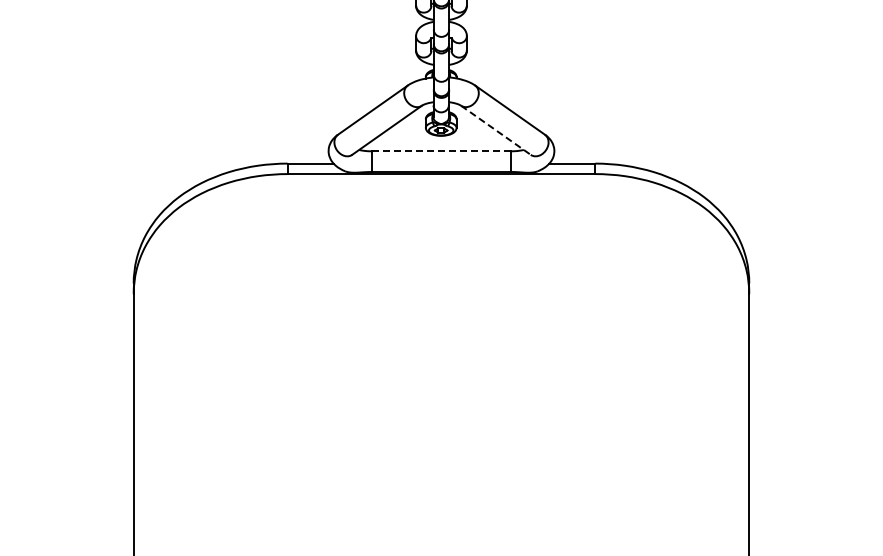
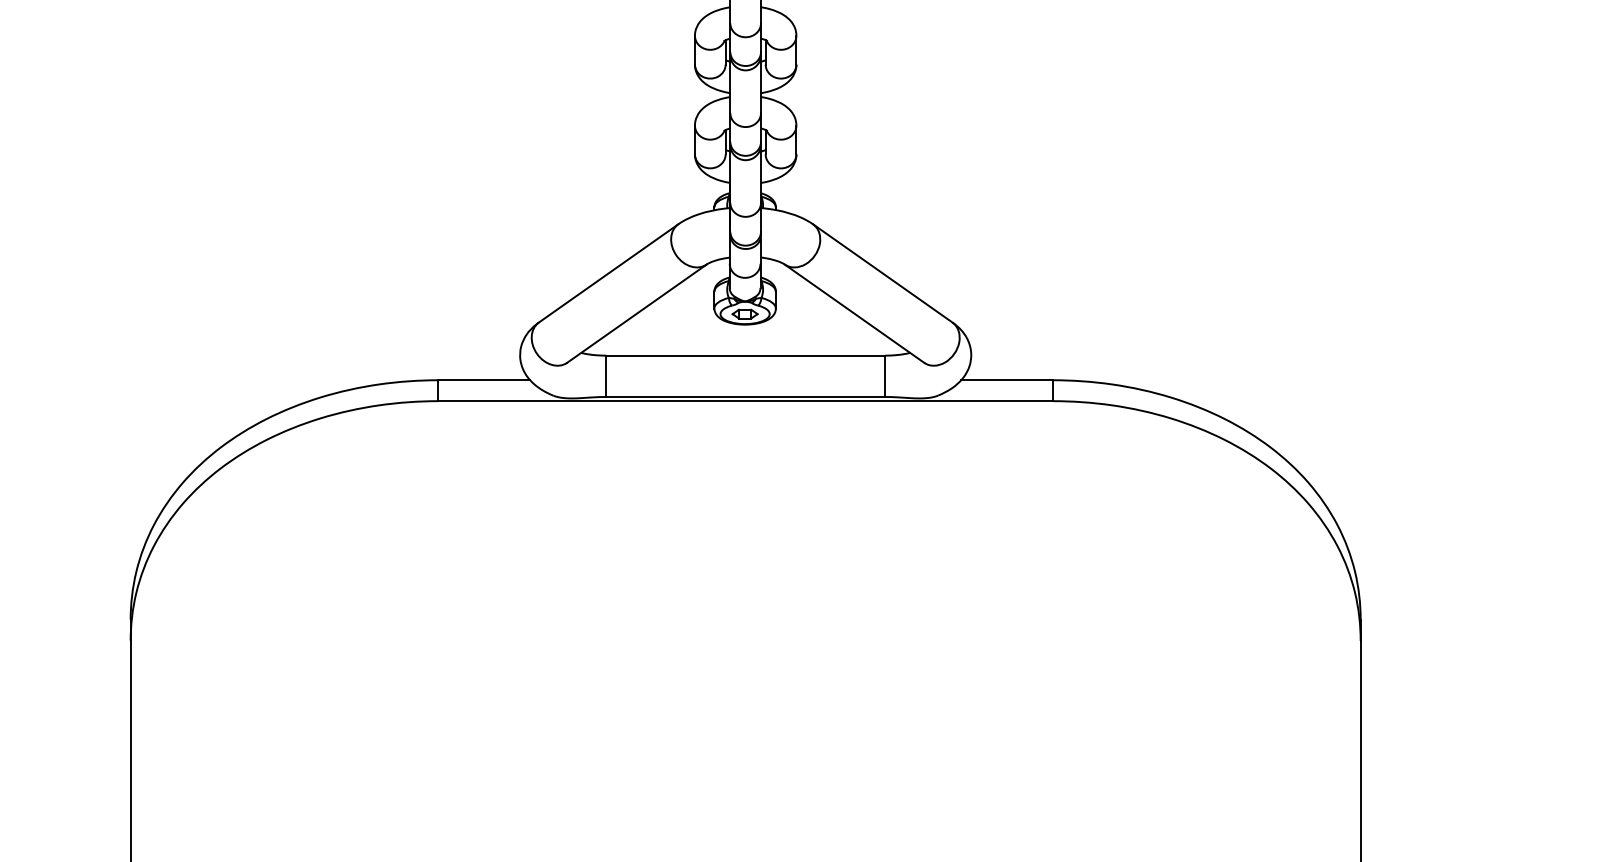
line: (495, 130) -> (853, 314), dashed -> solid
line: (441, 151) -> (745, 356), dashed -> solid

